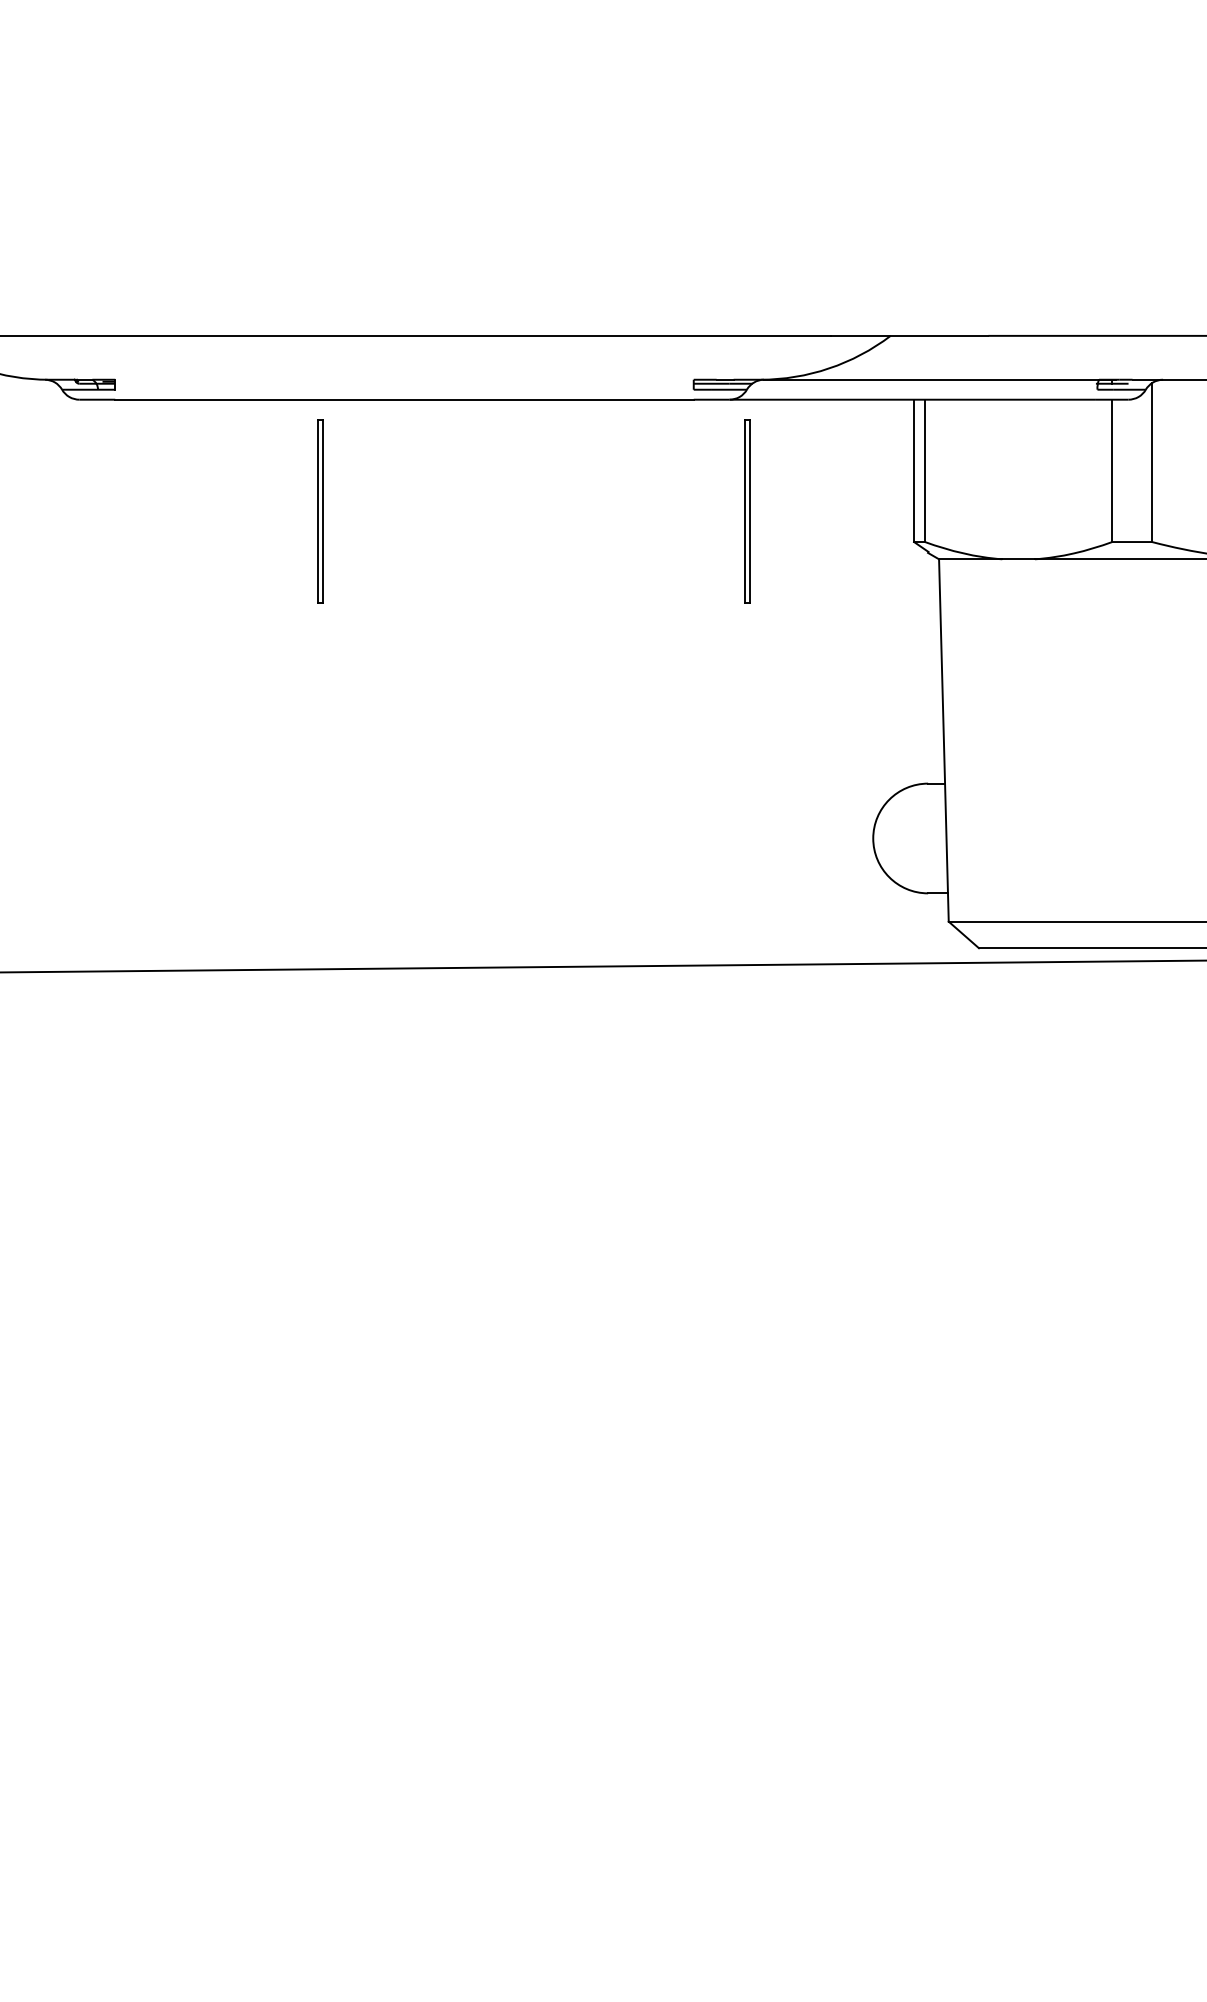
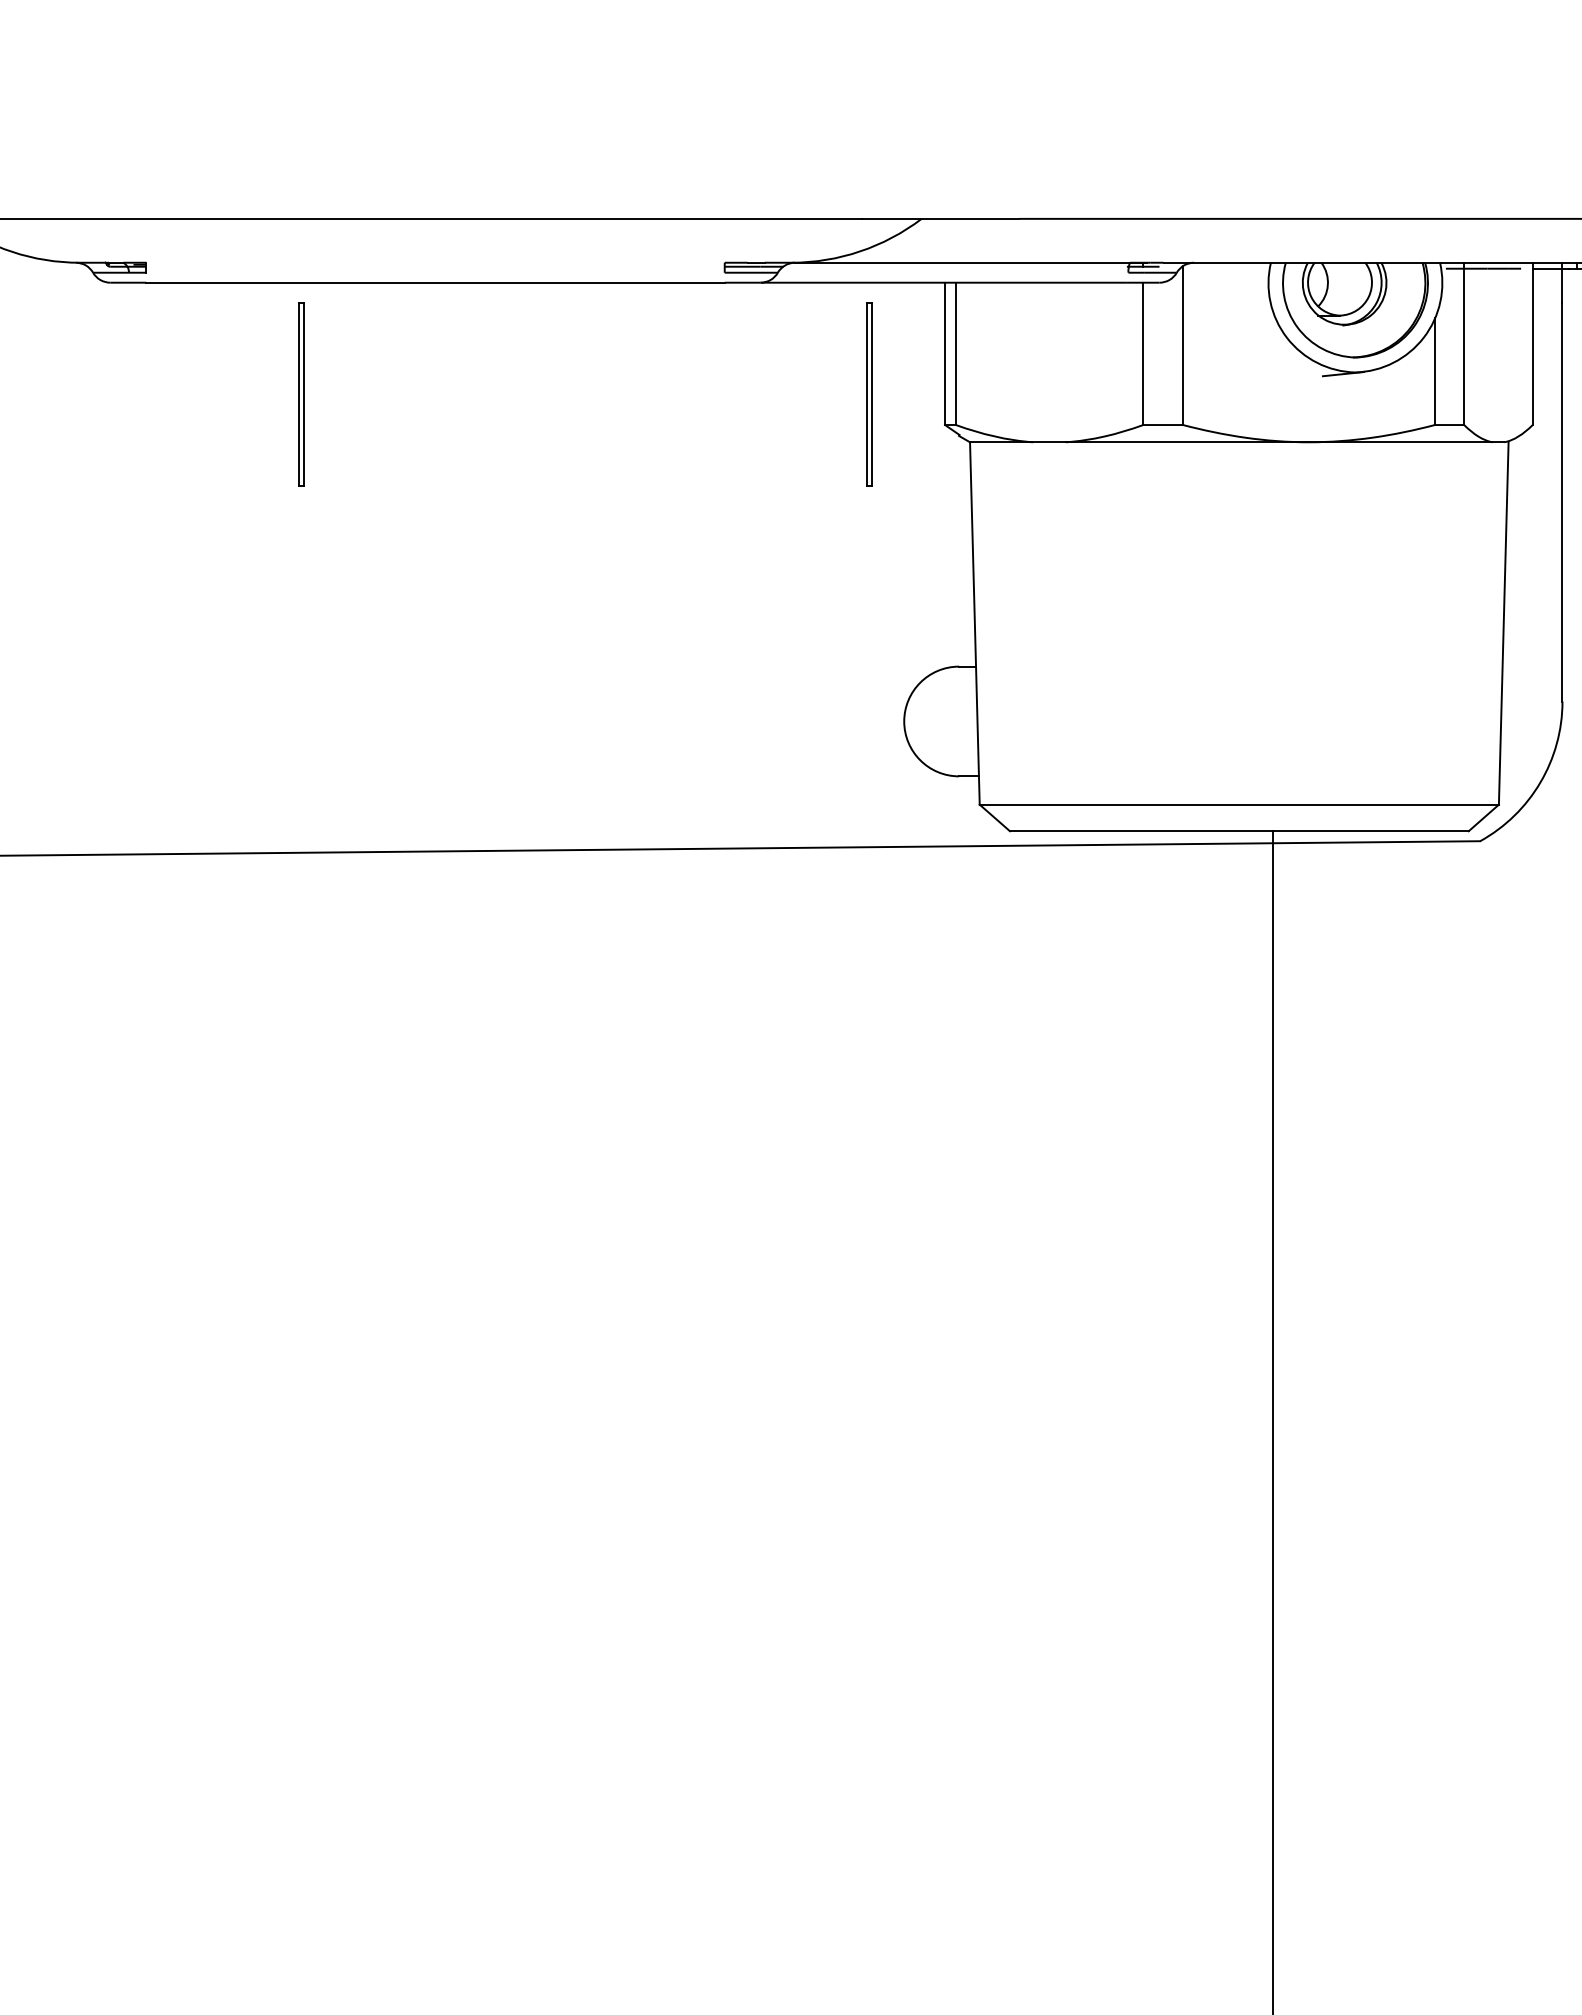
part: (320, 511) -> (301, 394), moved
part: (747, 511) -> (869, 394), moved

